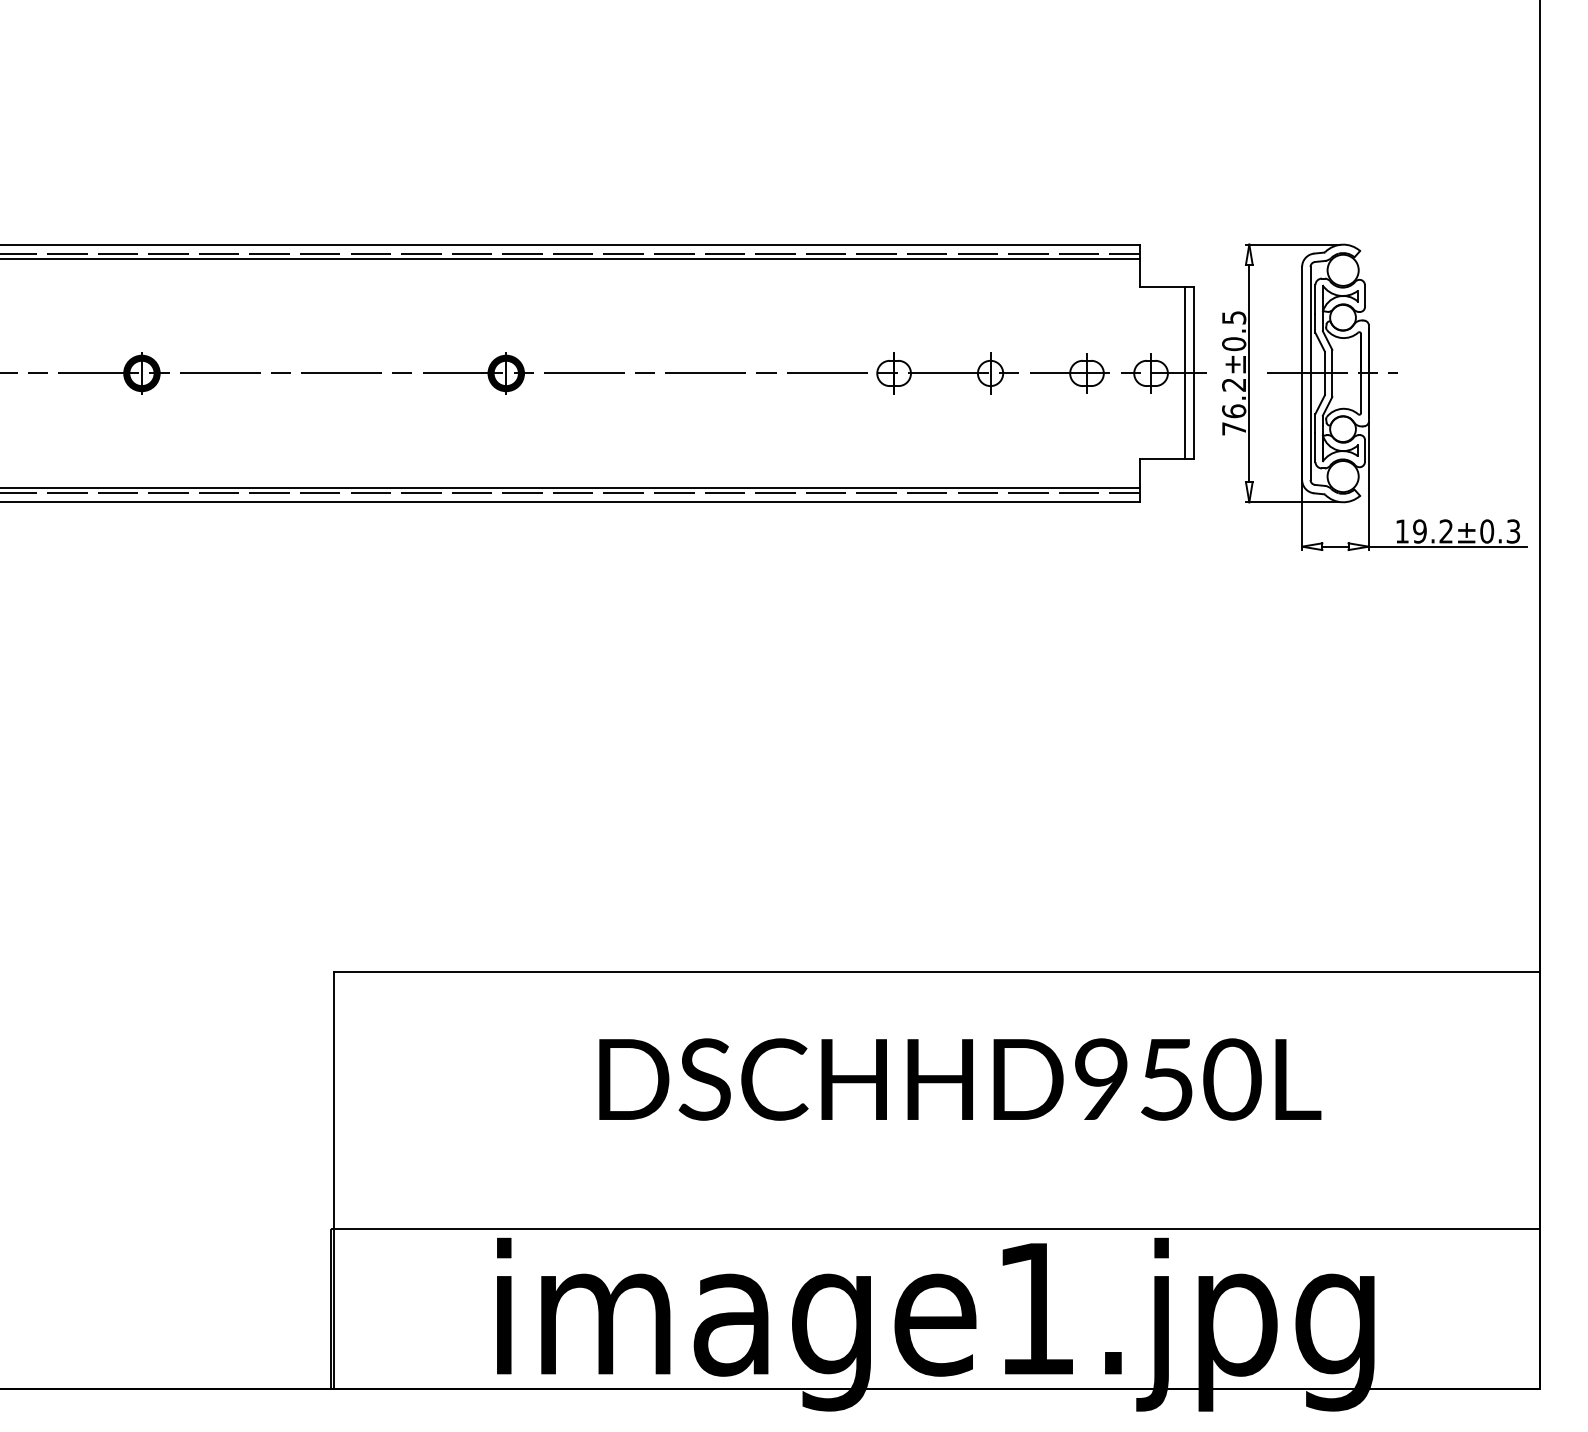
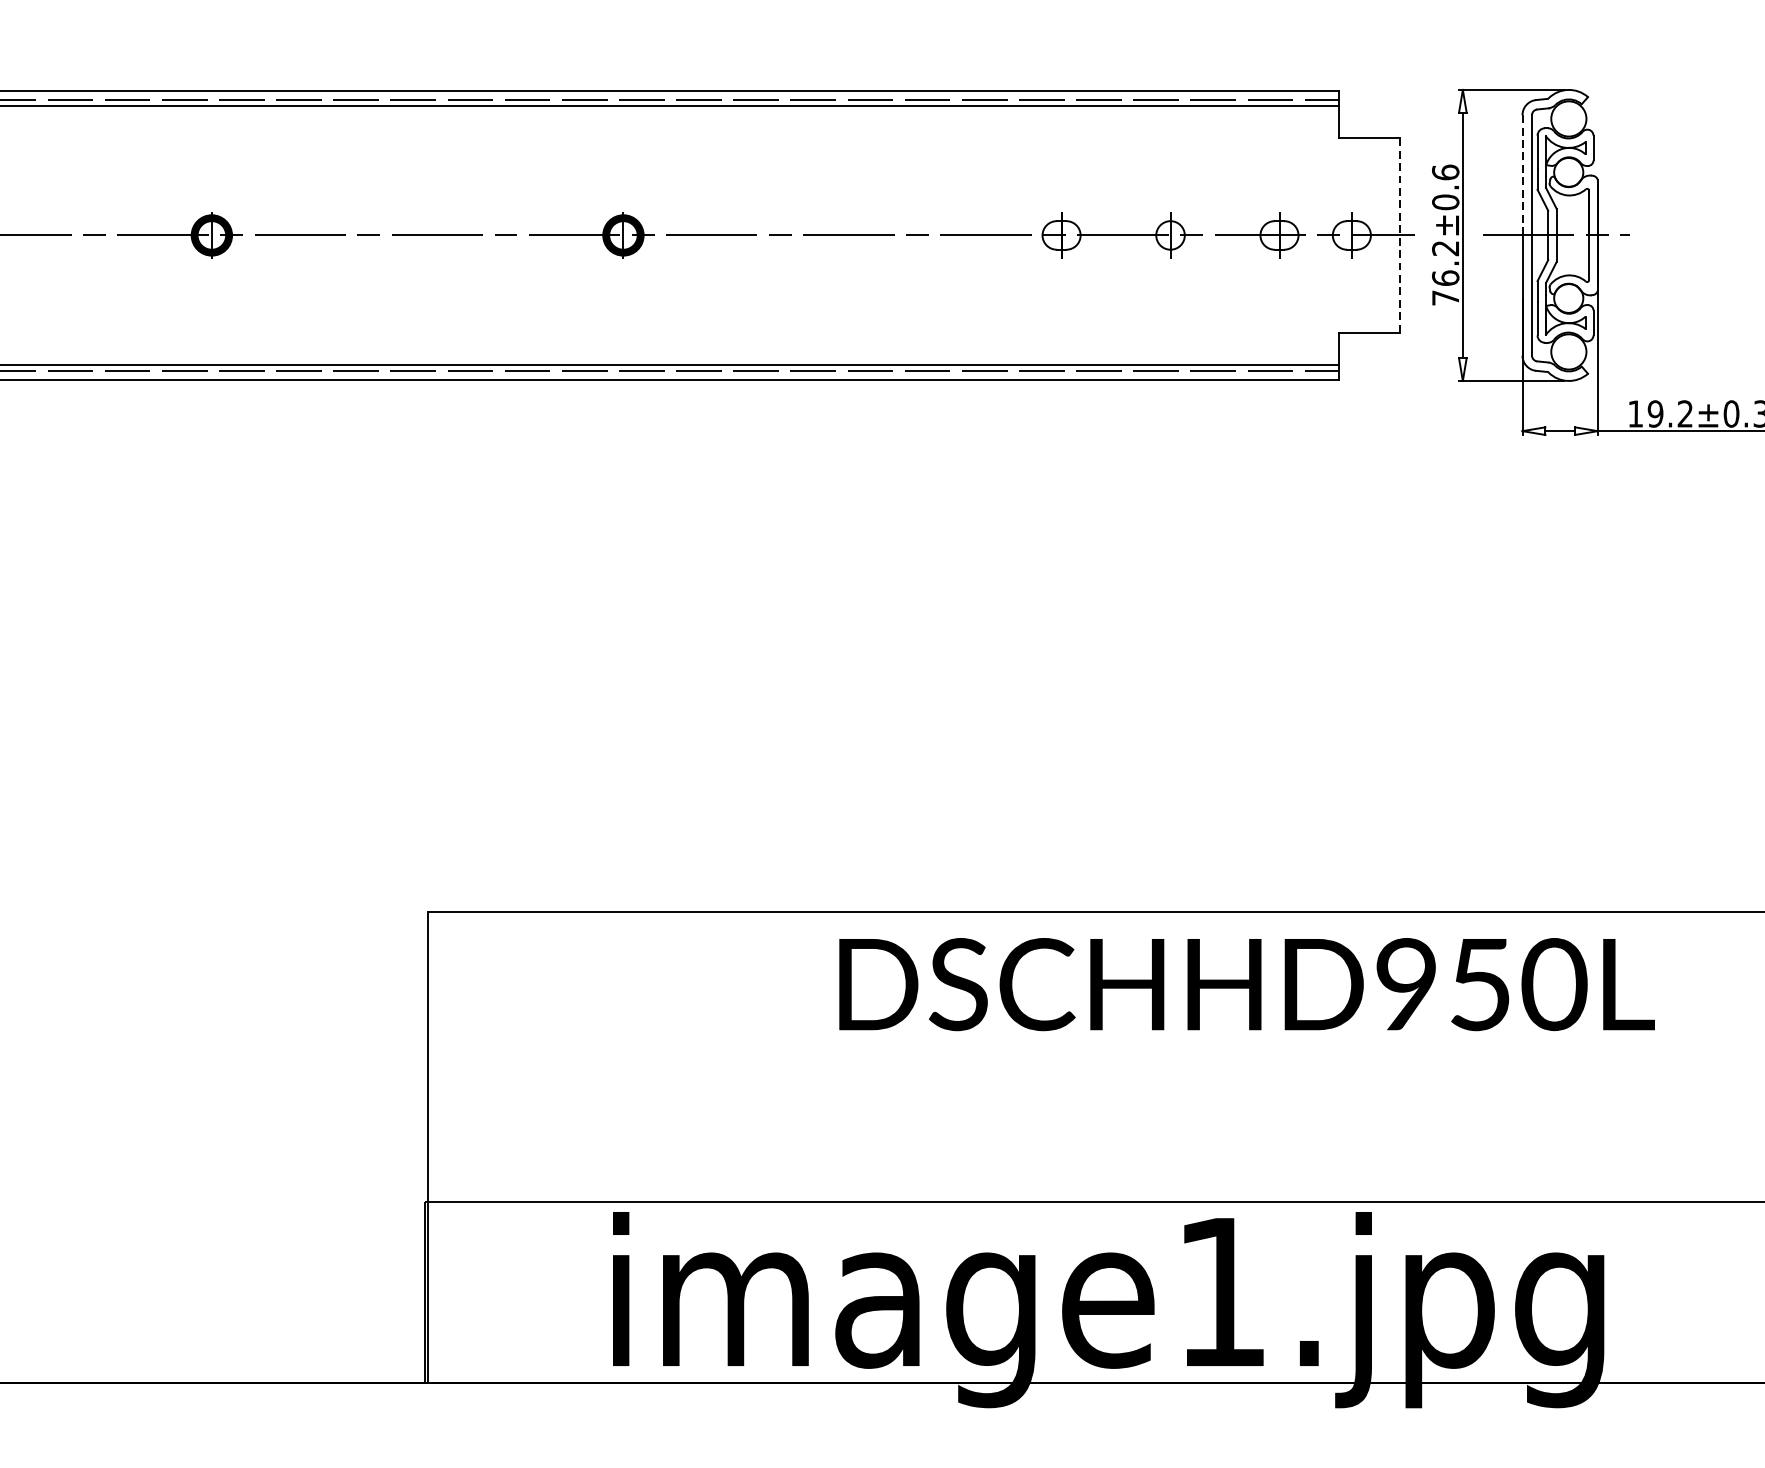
text: (1234, 317) -> (1446, 172), 76.2±0.5 -> 76.2±0.6
line: (1302, 320) -> (1522, 175), solid -> dashed
line: (1185, 373) -> (1390, 235), removed
line: (1193, 373) -> (1399, 235), solid -> dashed
text: (960, 1079) -> (1247, 984), moved

